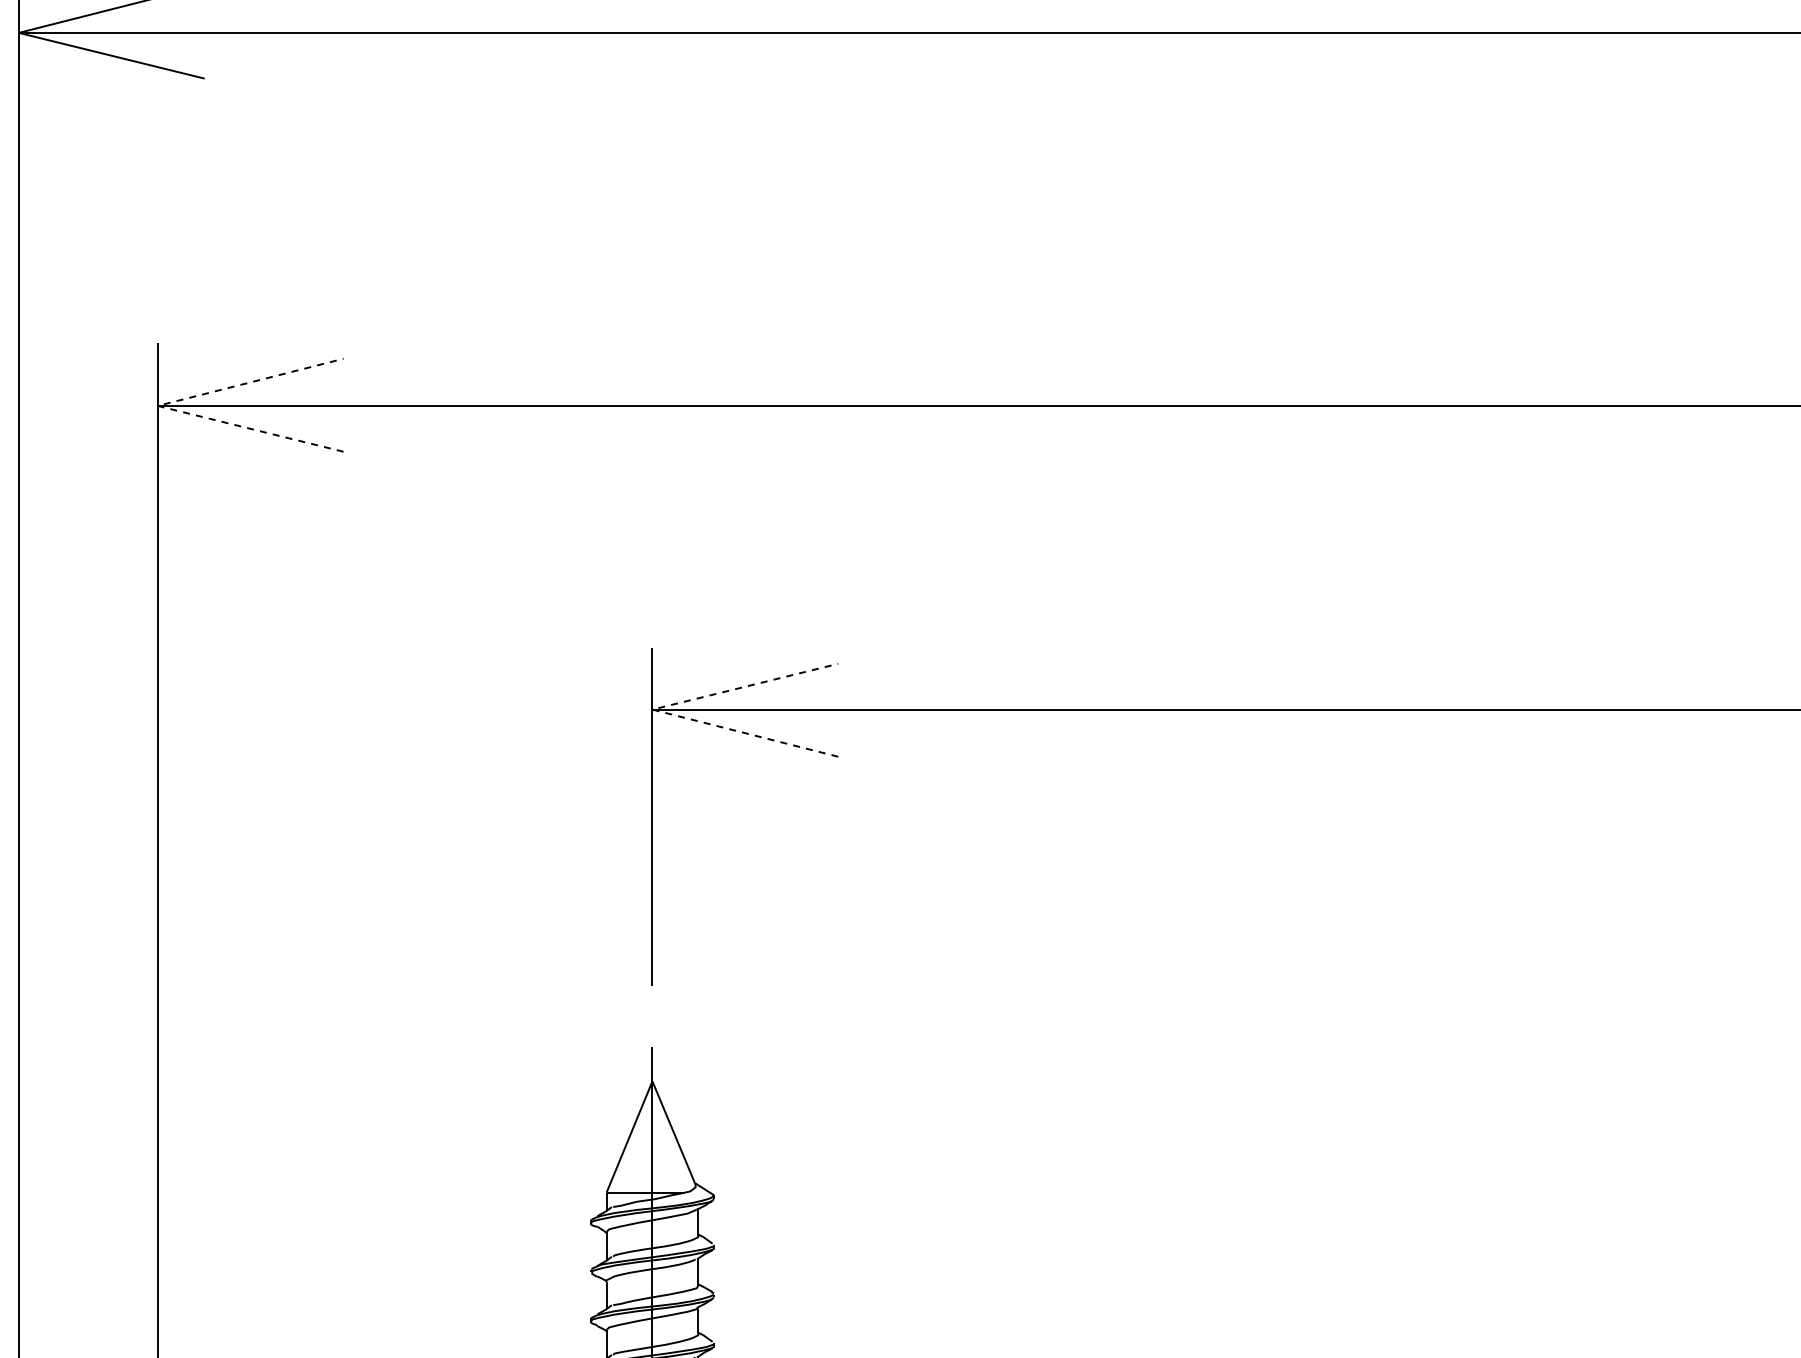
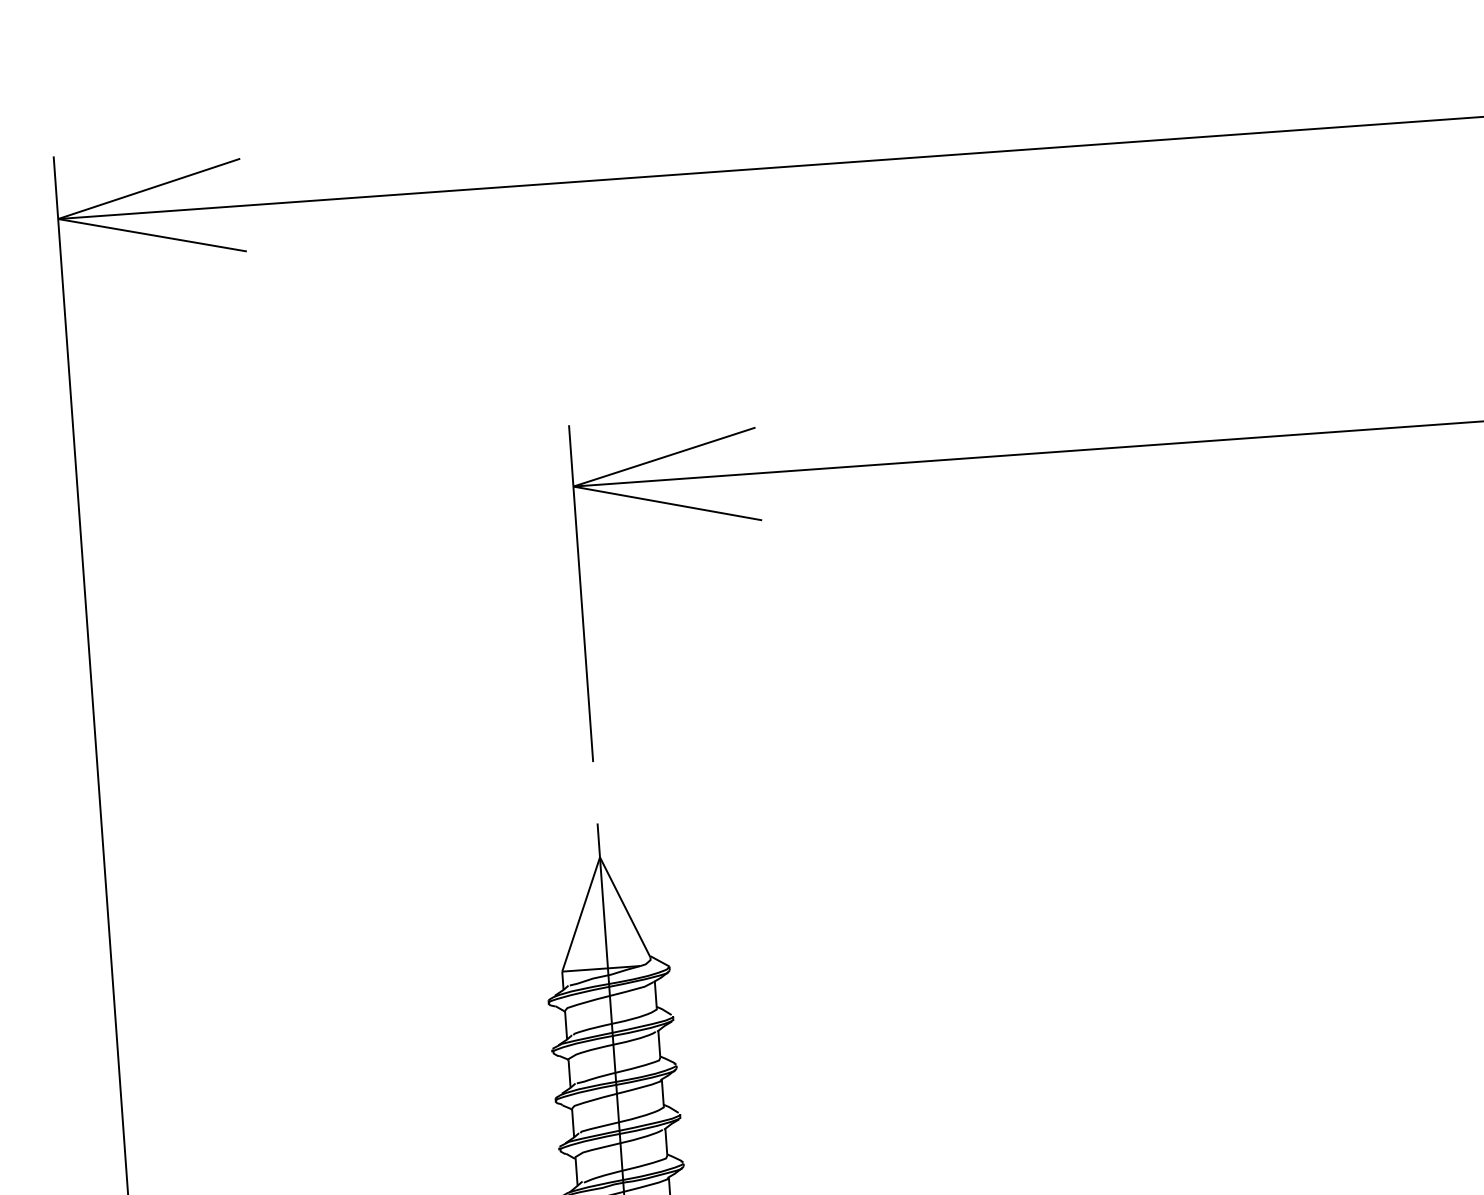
line: (157, 405) -> (58, 218), dashed -> solid
line: (652, 709) -> (573, 486), dashed -> solid

